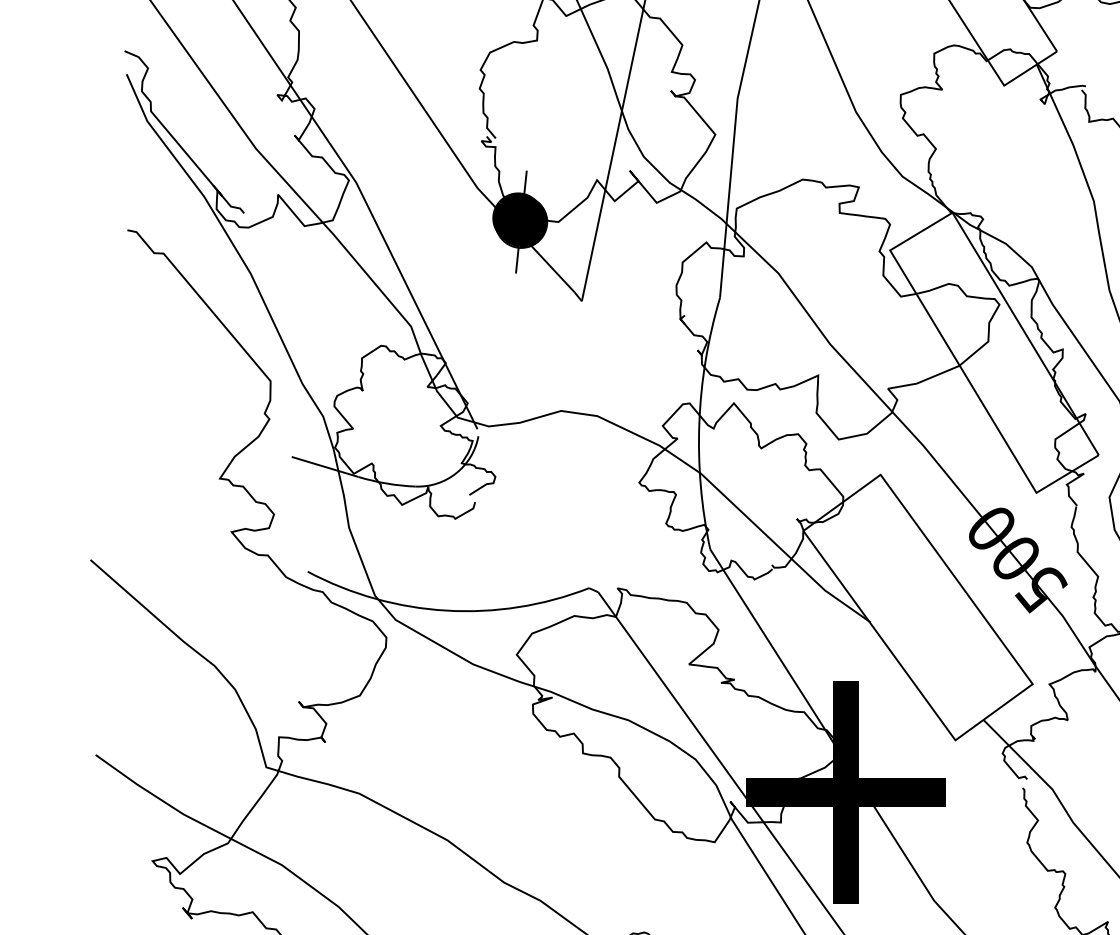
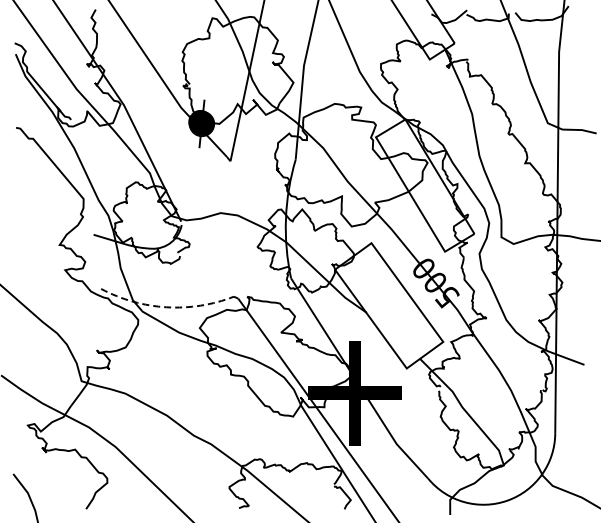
arc: (446, 611) -> (166, 307), solid -> dashed

